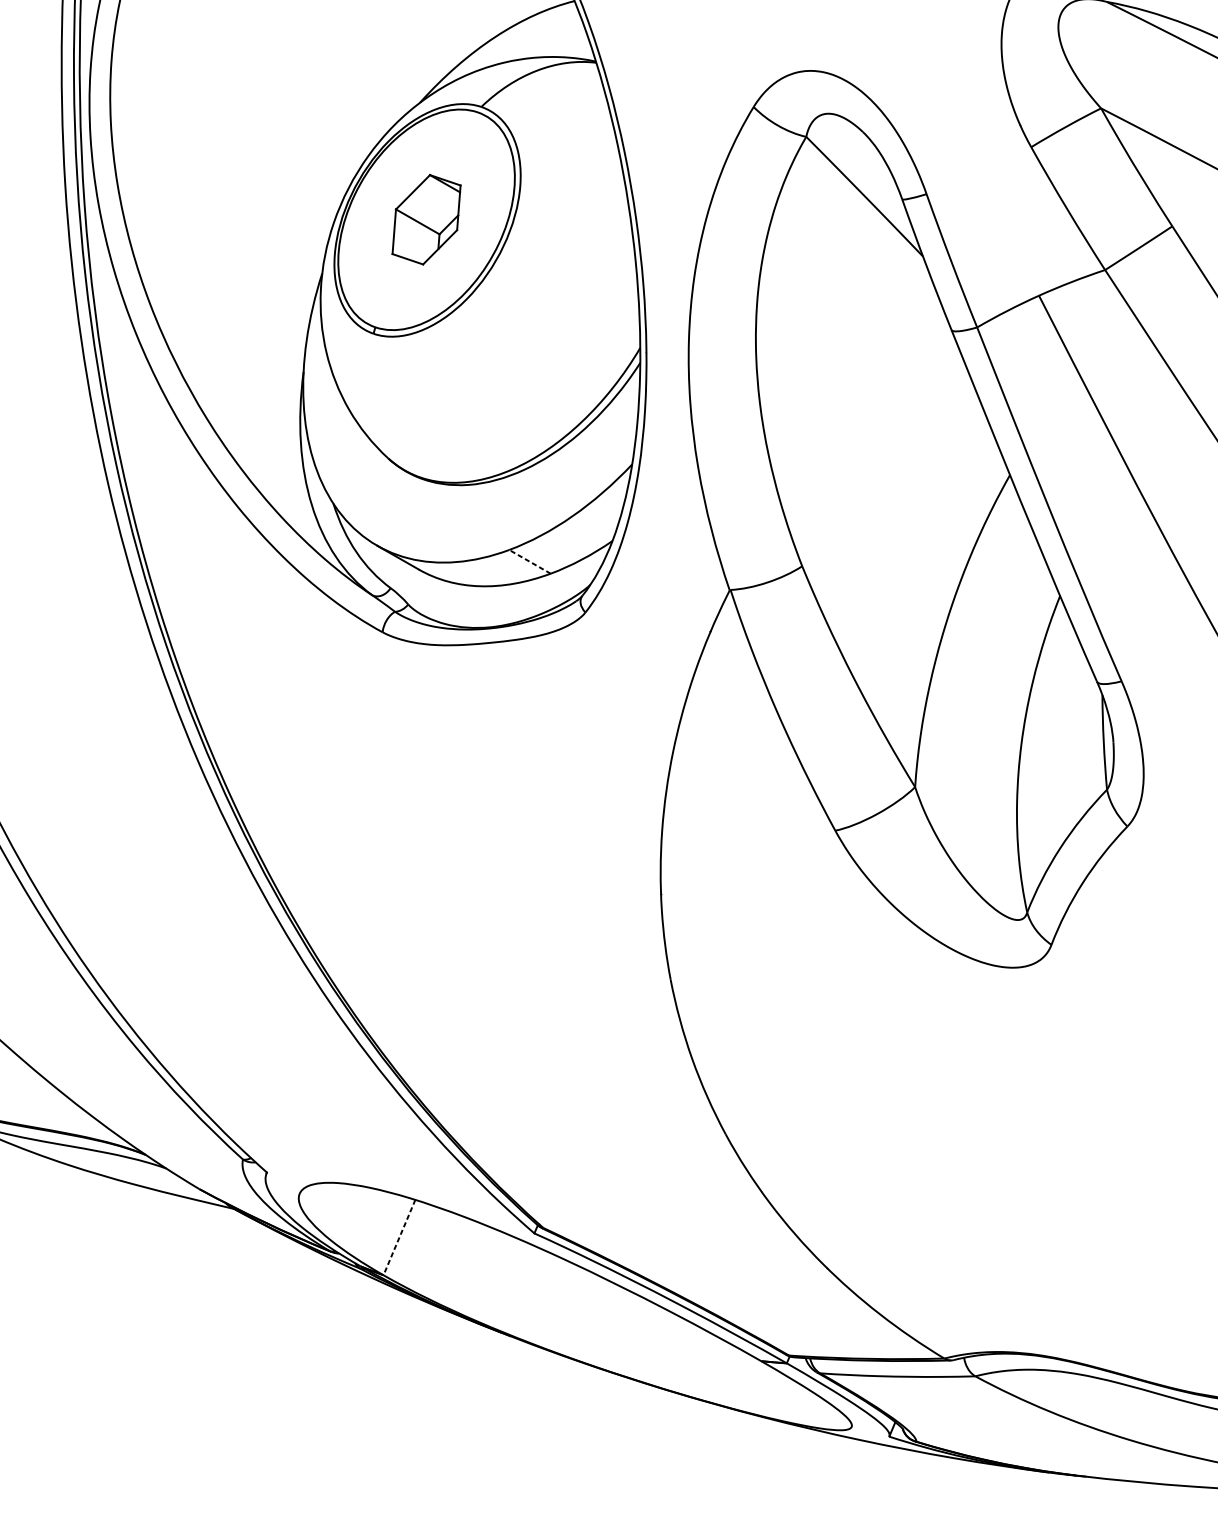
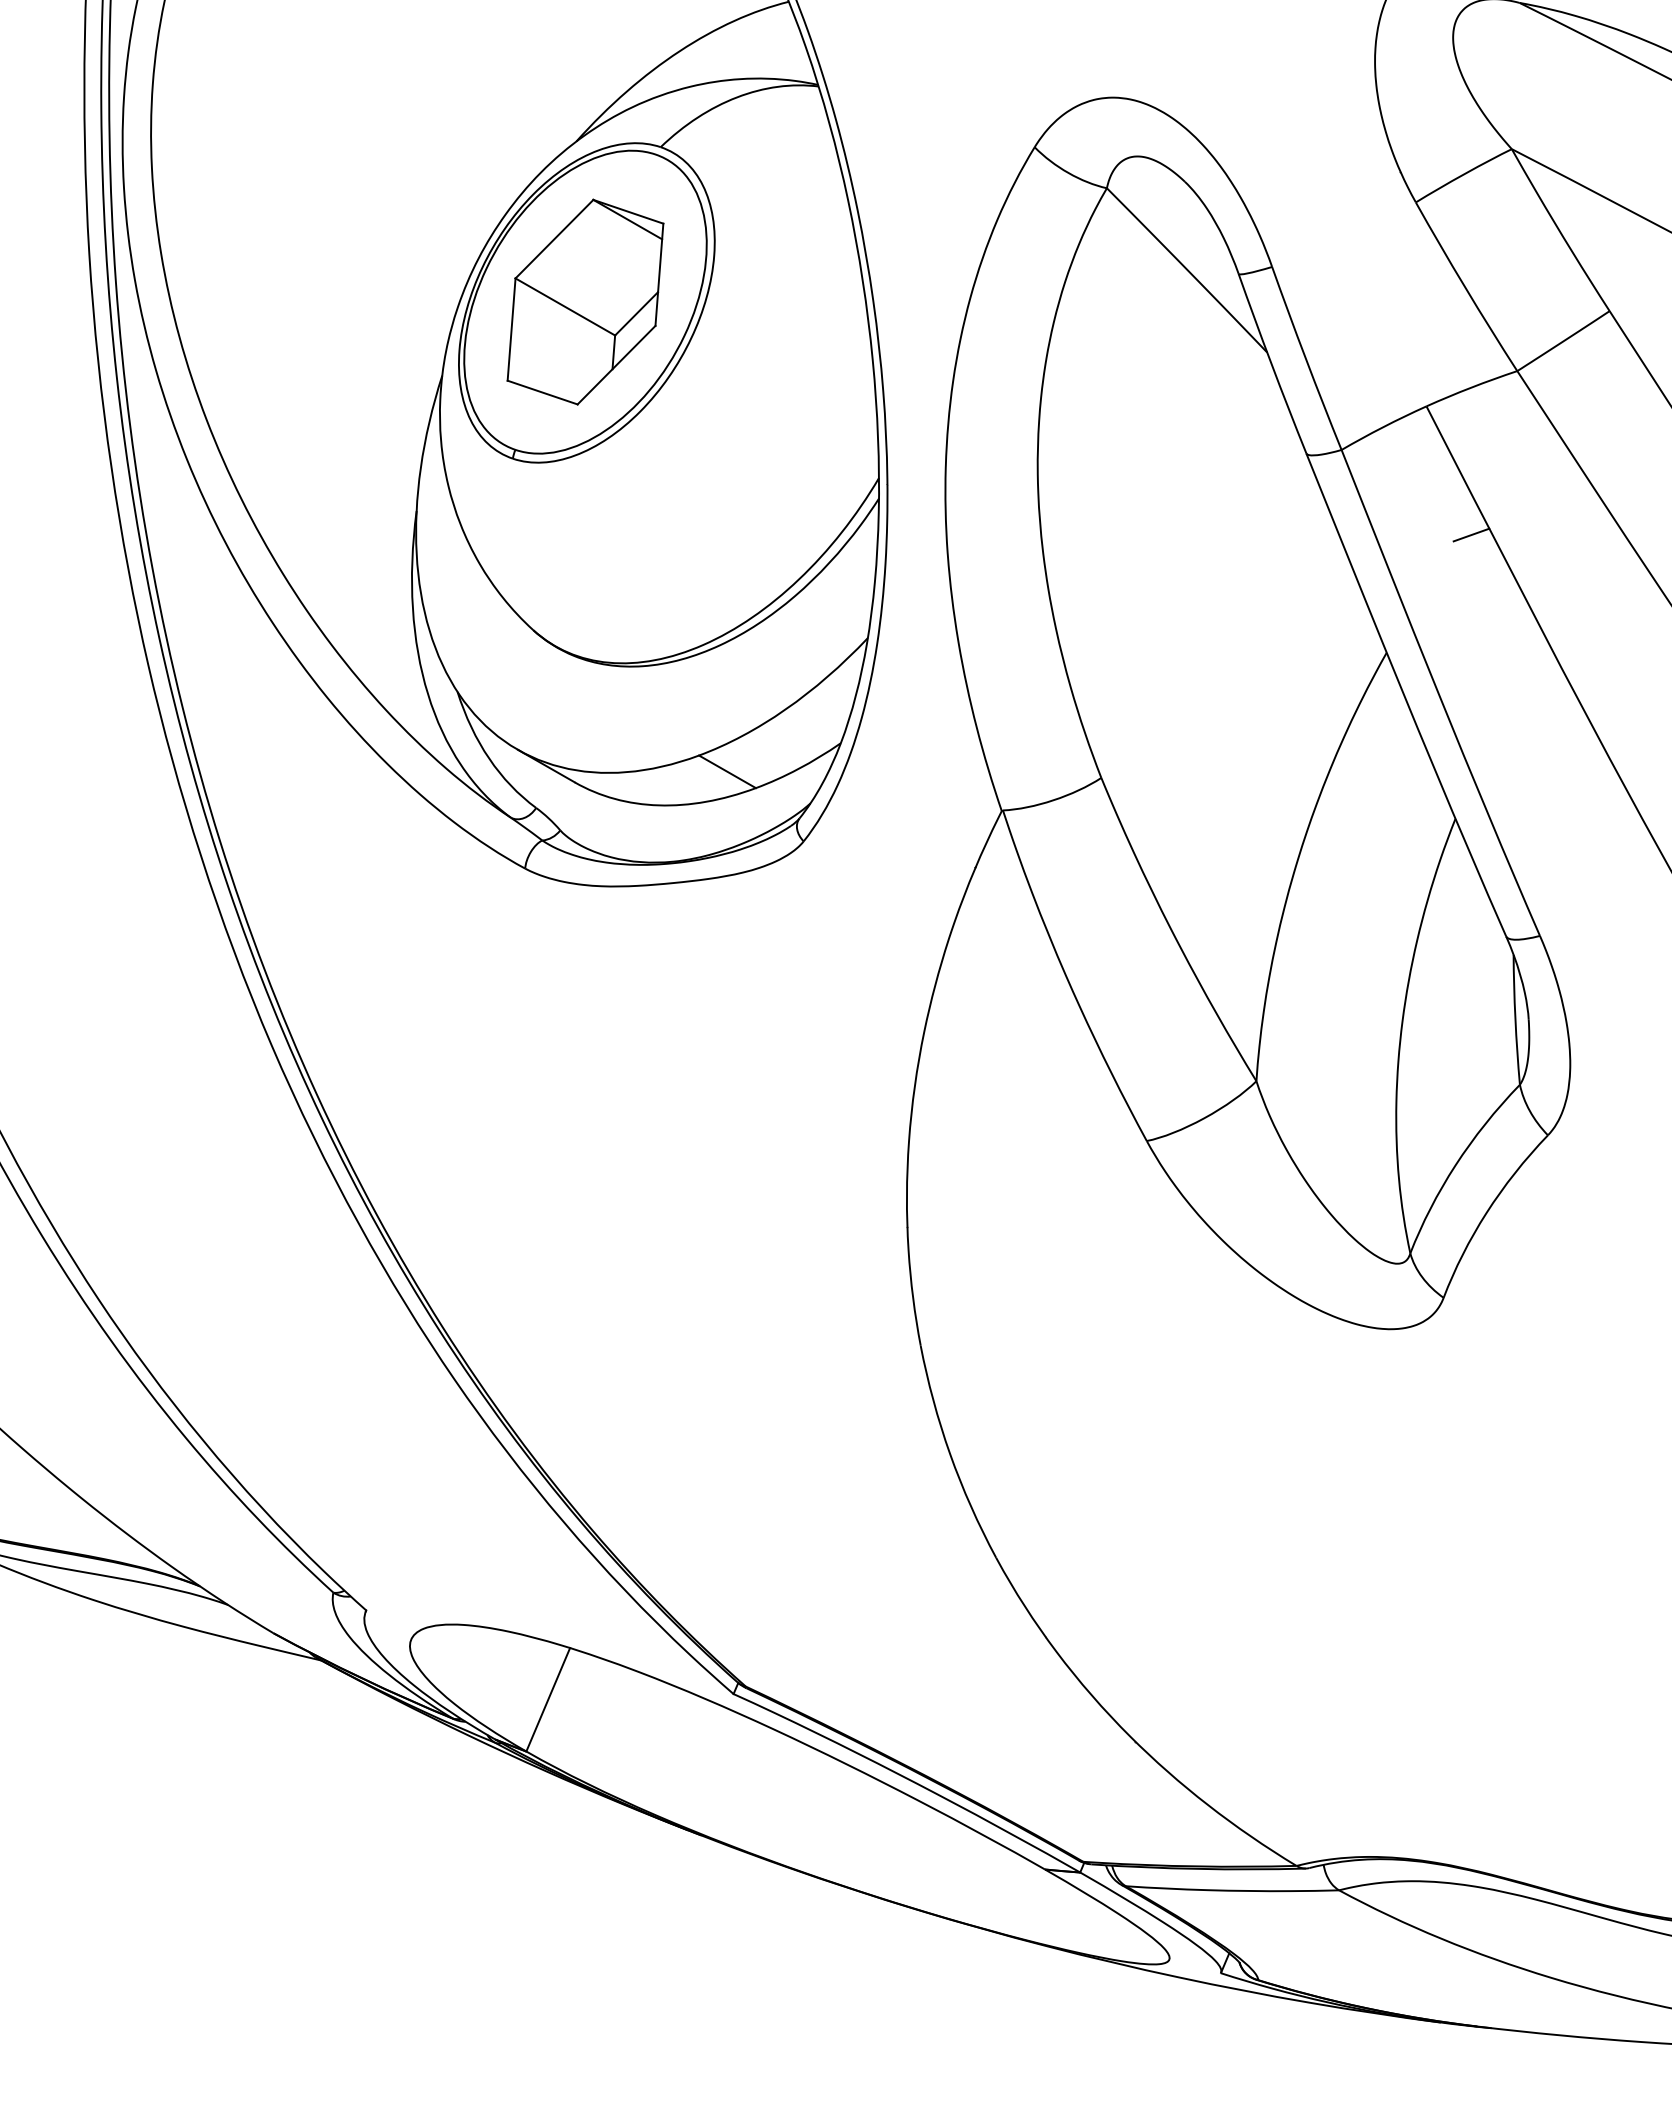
part: (426, 219) -> (585, 301), size x1.67
line: (1071, 389) -> (1471, 534), added
line: (529, 561) -> (727, 771), dashed -> solid
line: (399, 1238) -> (548, 1700), dashed -> solid

